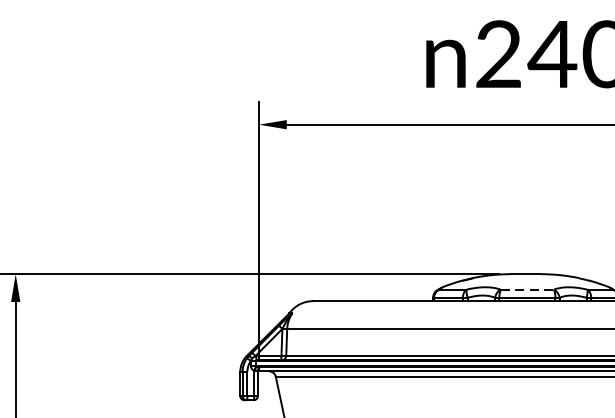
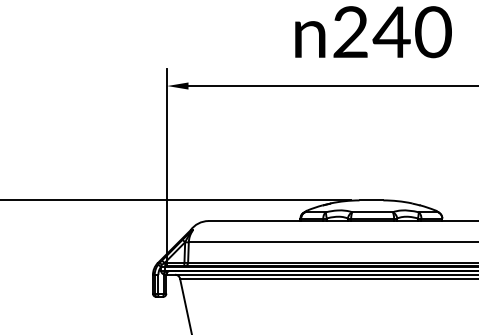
line: (528, 289) -> (373, 212), dashed -> solid

